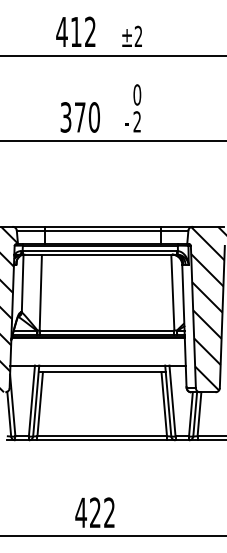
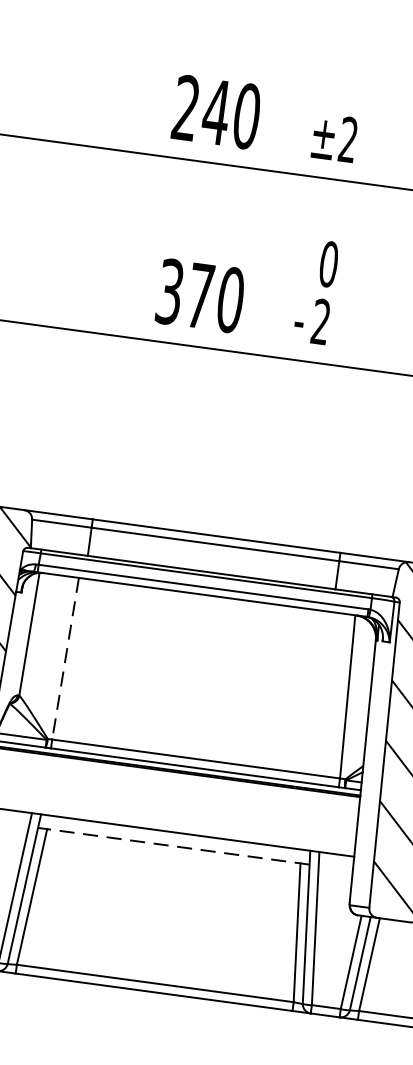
text: (76, 31) -> (217, 111), 412 -> 240
line: (40, 291) -> (65, 656), solid -> dashed
line: (102, 372) -> (174, 847), solid -> dashed

